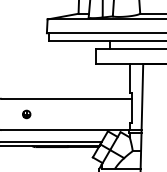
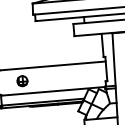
part: (26, 114) -> (22, 81), size x1.67

